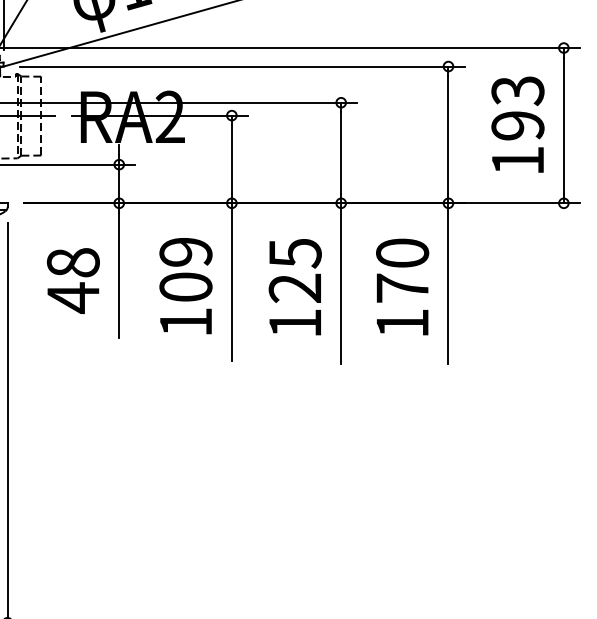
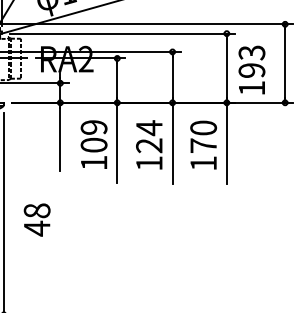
text: (517, 123) -> (251, 69), moved
text: (295, 254) -> (149, 128), 125 -> 124
text: (72, 279) -> (36, 219), moved

